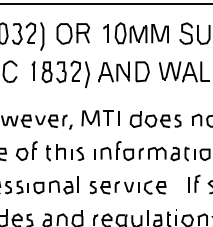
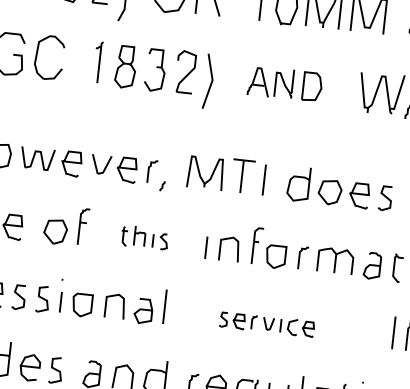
part: (123, 71) -> (284, 83), size x0.7
part: (65, 152) -> (145, 237), size x0.6
part: (127, 187) -> (266, 324), size x0.6

